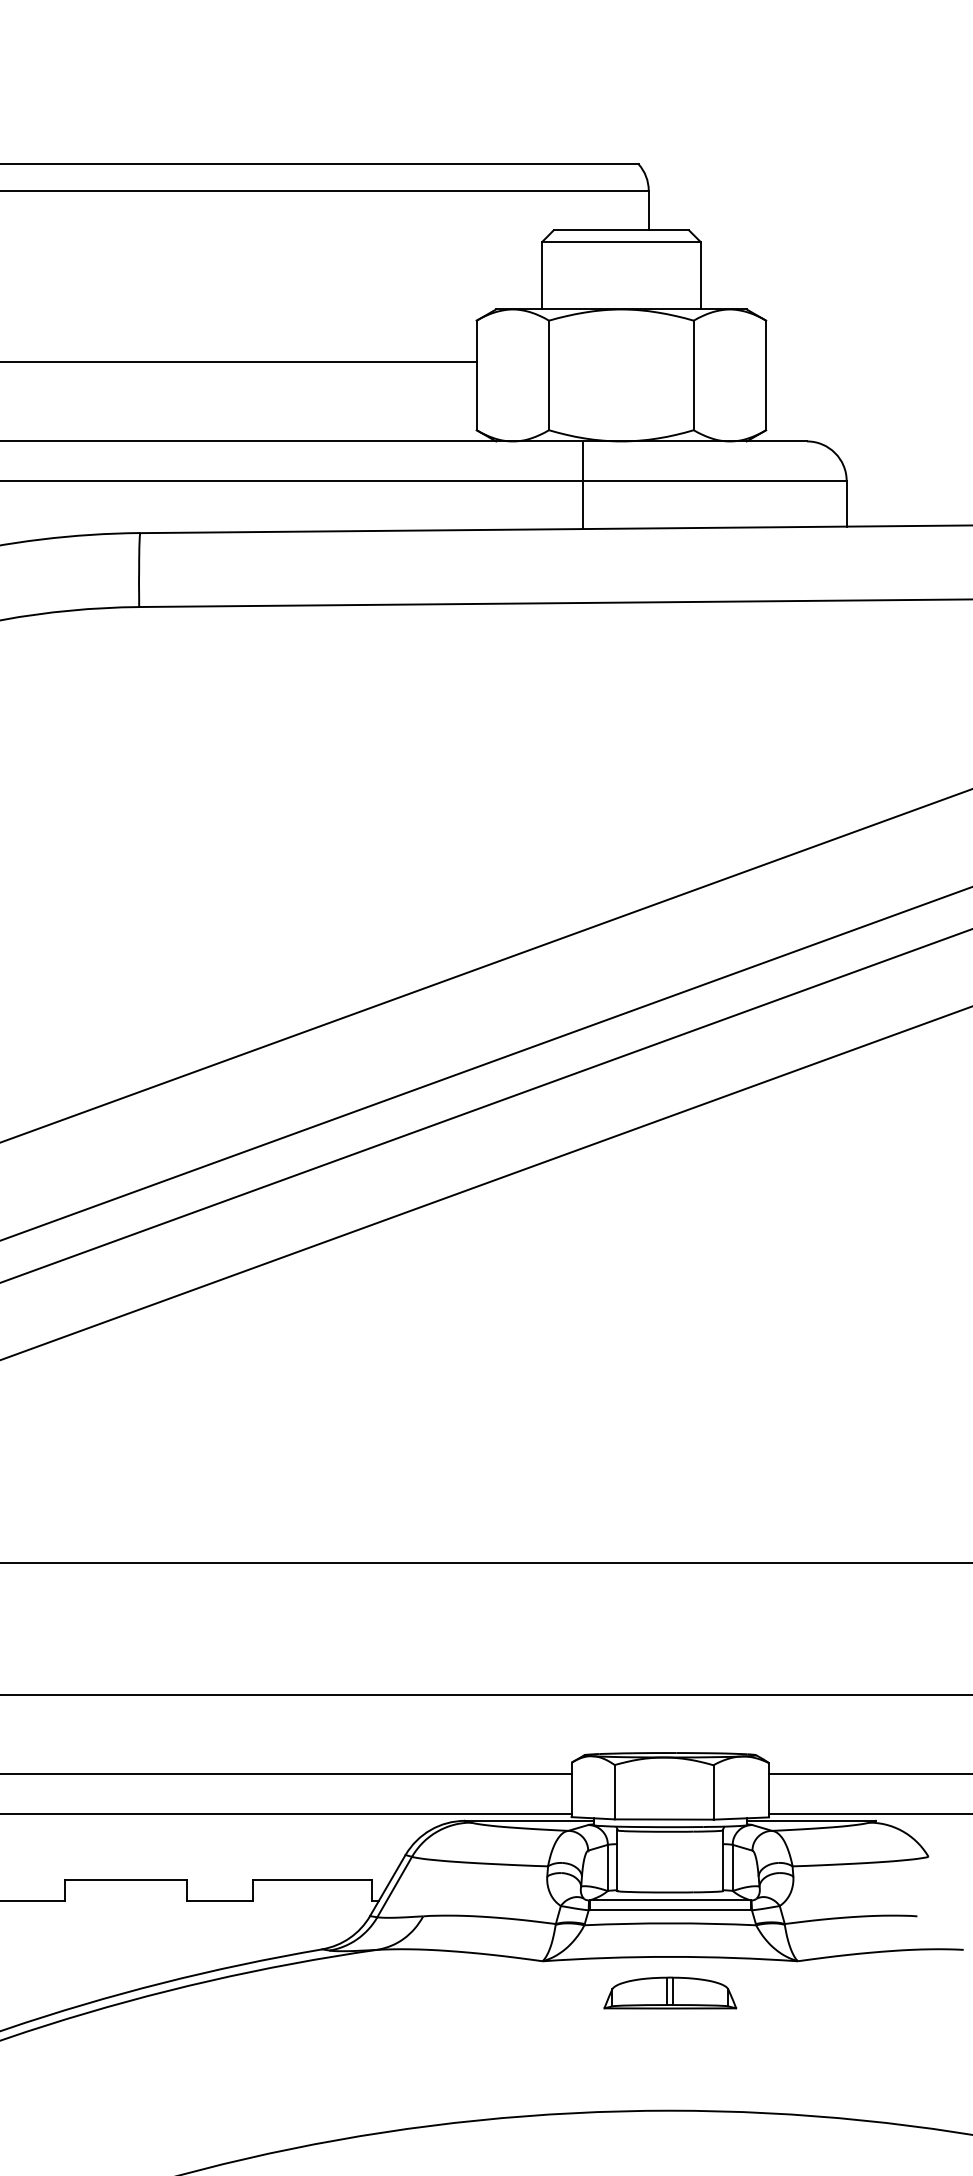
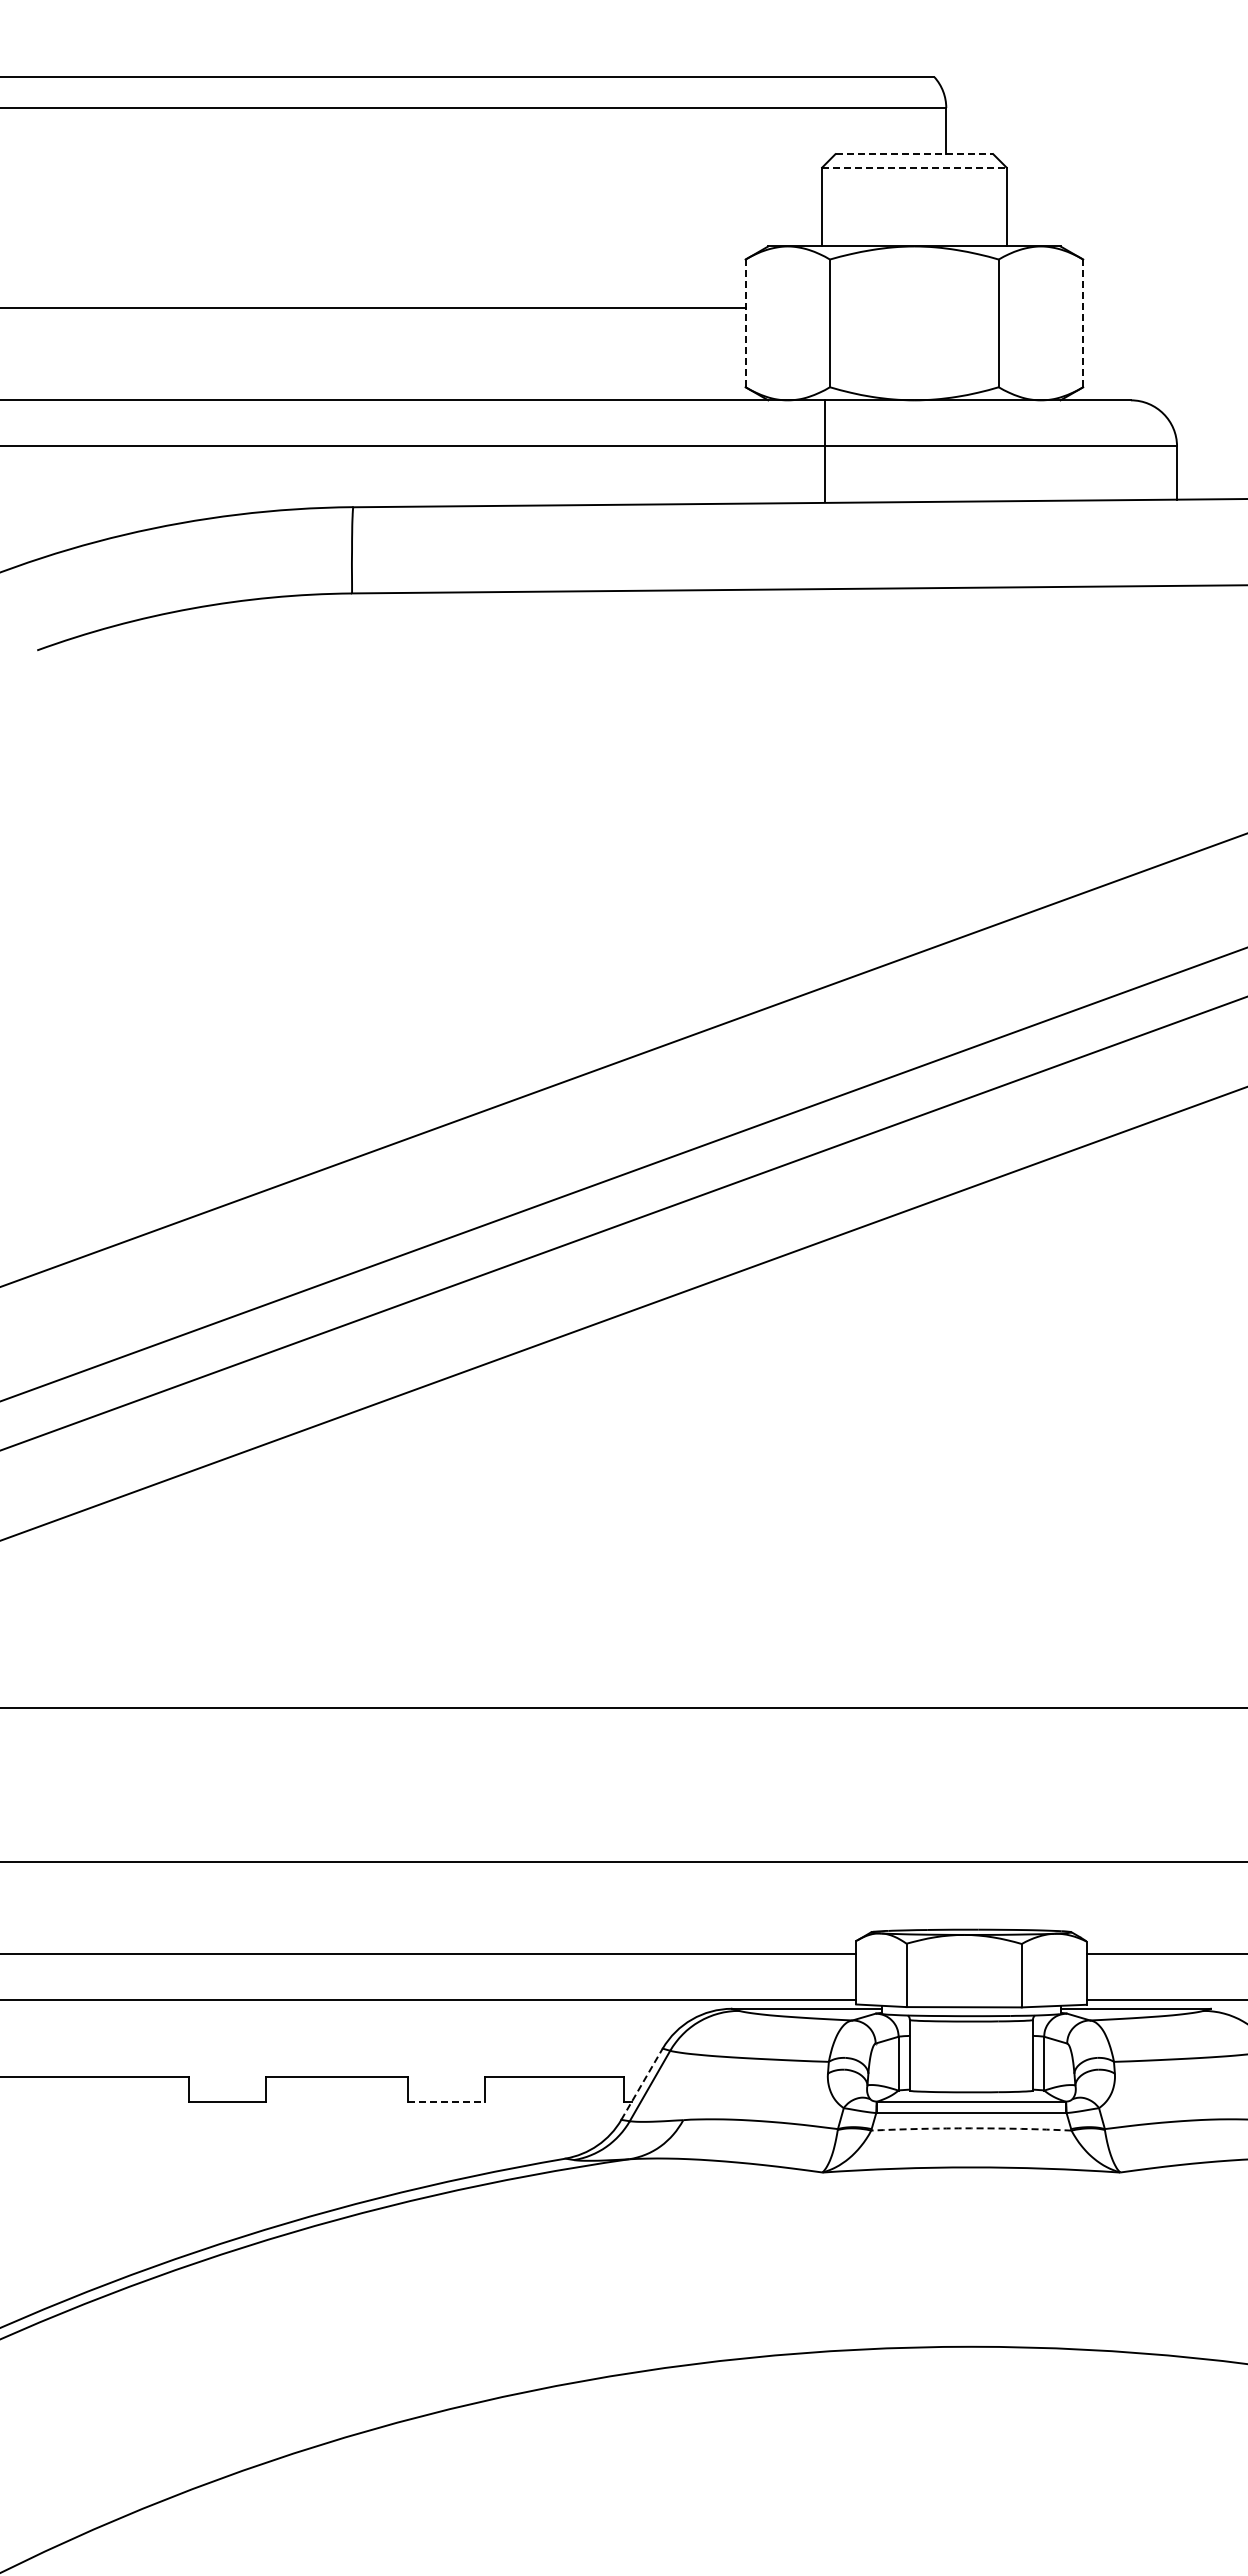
line: (621, 230) -> (914, 154), solid -> dashed
line: (621, 241) -> (914, 167), solid -> dashed
line: (476, 375) -> (745, 323), solid -> dashed
line: (766, 375) -> (1083, 323), solid -> dashed
line: (582, 485) -> (825, 451), moved
line: (388, 1884) -> (642, 2083), solid -> dashed
line: (220, 1901) -> (446, 2102), solid -> dashed
arc: (670, 1923) -> (971, 2128), solid -> dashed
part: (670, 1992) -> (971, 2209), removed

